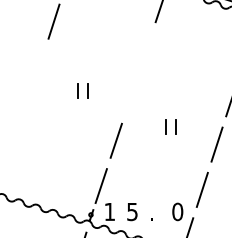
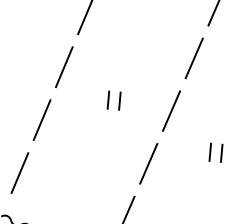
line: (145, 50) -> (193, 58), added
line: (39, 67) -> (64, 67), added
line: (130, 95) -> (170, 110), added
line: (24, 112) -> (41, 120), added
line: (10, 157) -> (19, 172), added

